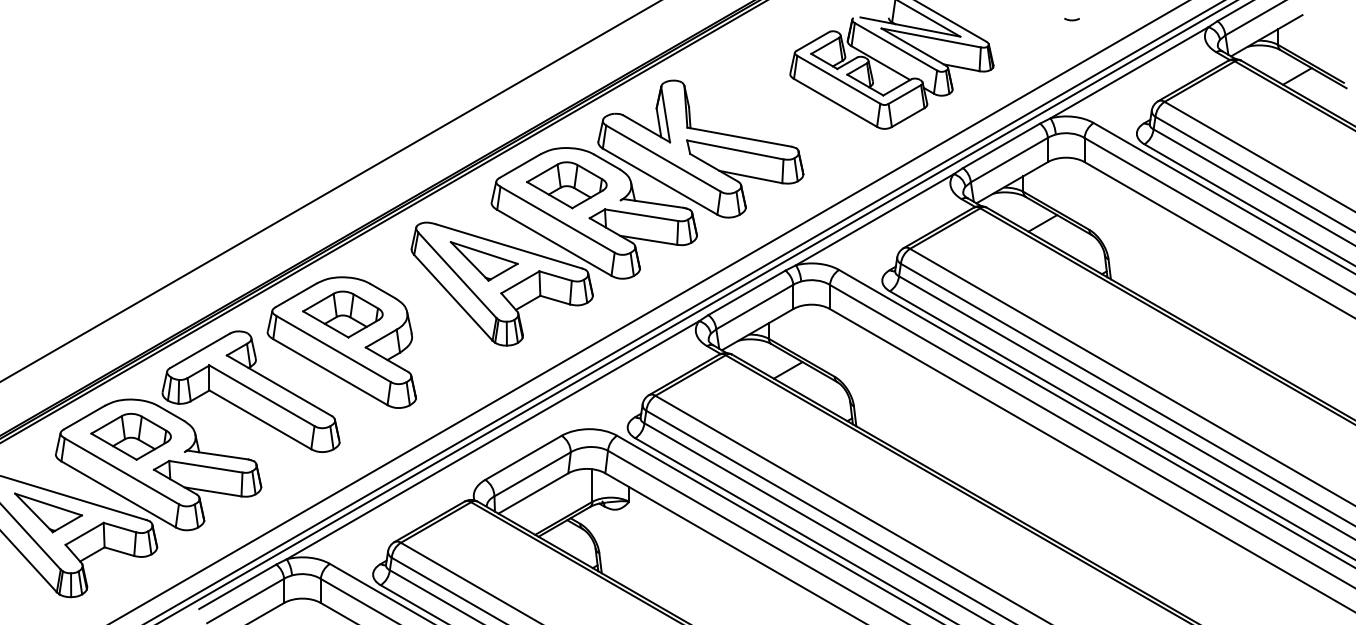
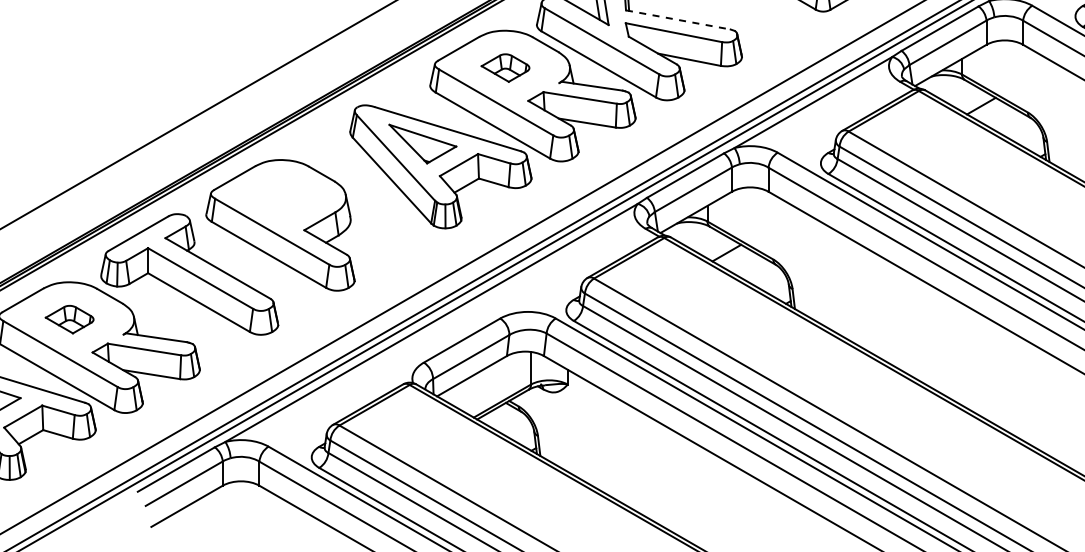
line: (740, 137) -> (679, 20), solid -> dashed
part: (566, 185) -> (505, 68), size x0.6
part: (342, 314) -> (281, 197), removed
part: (130, 436) -> (69, 319), size x0.6

